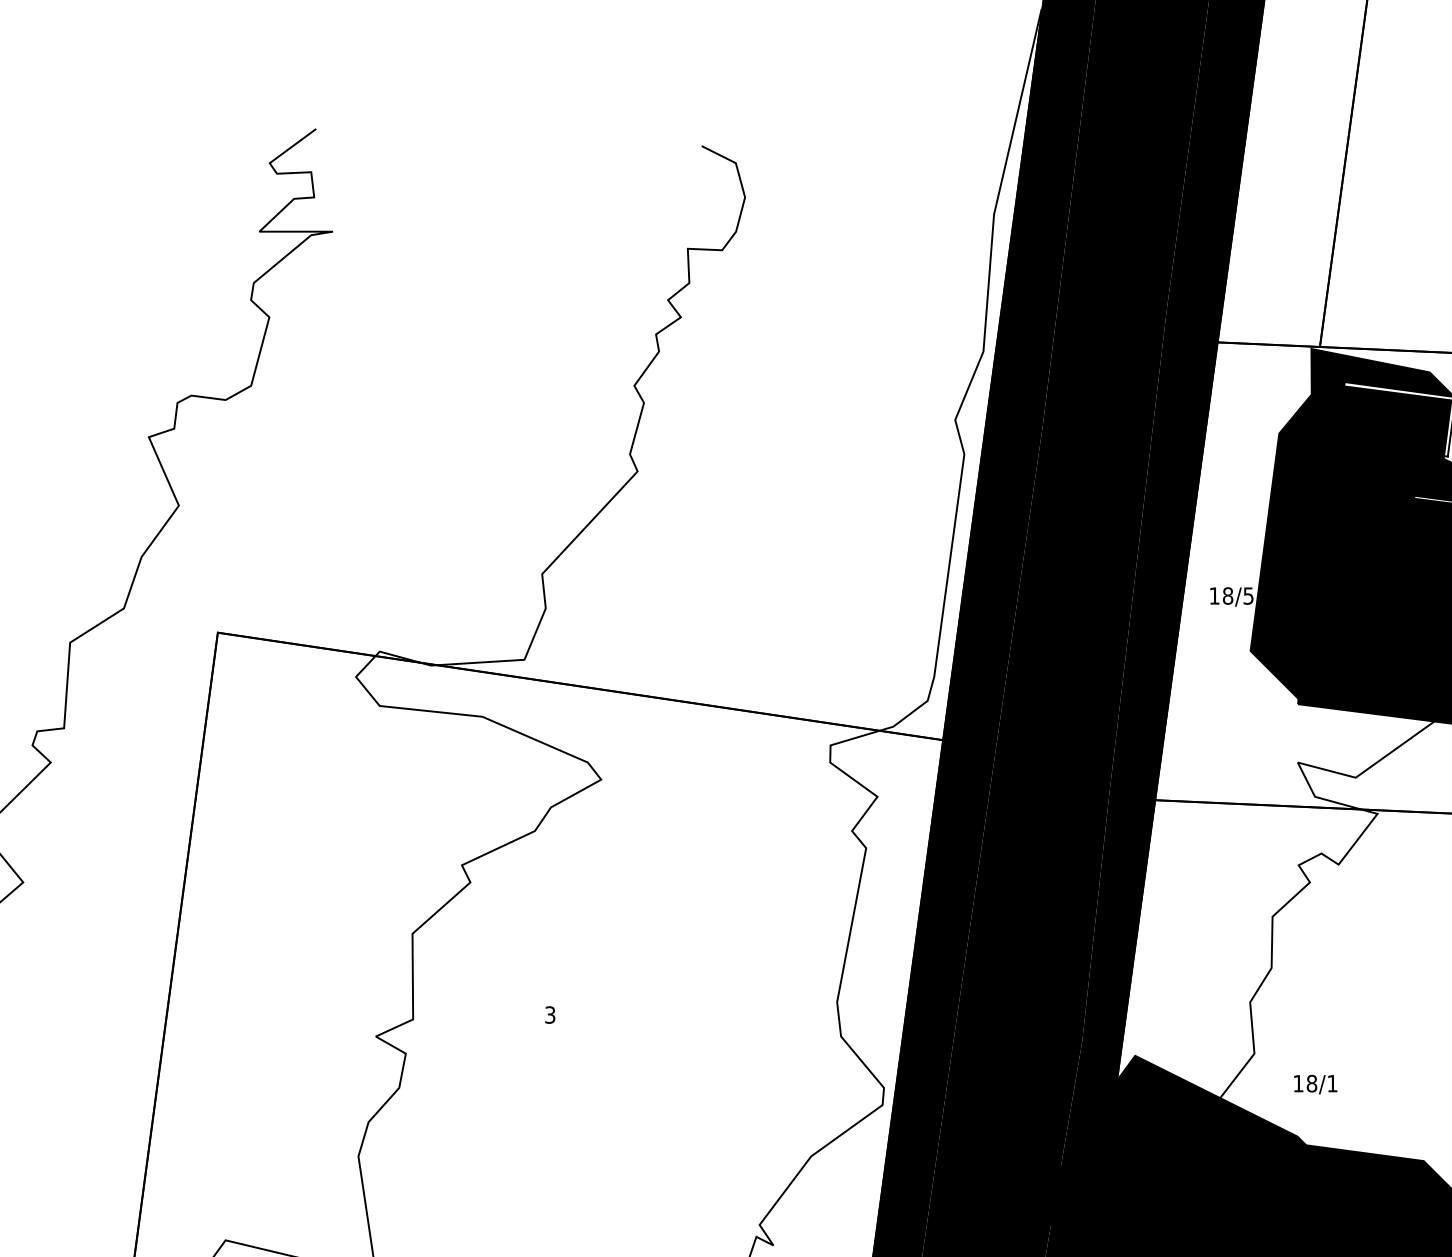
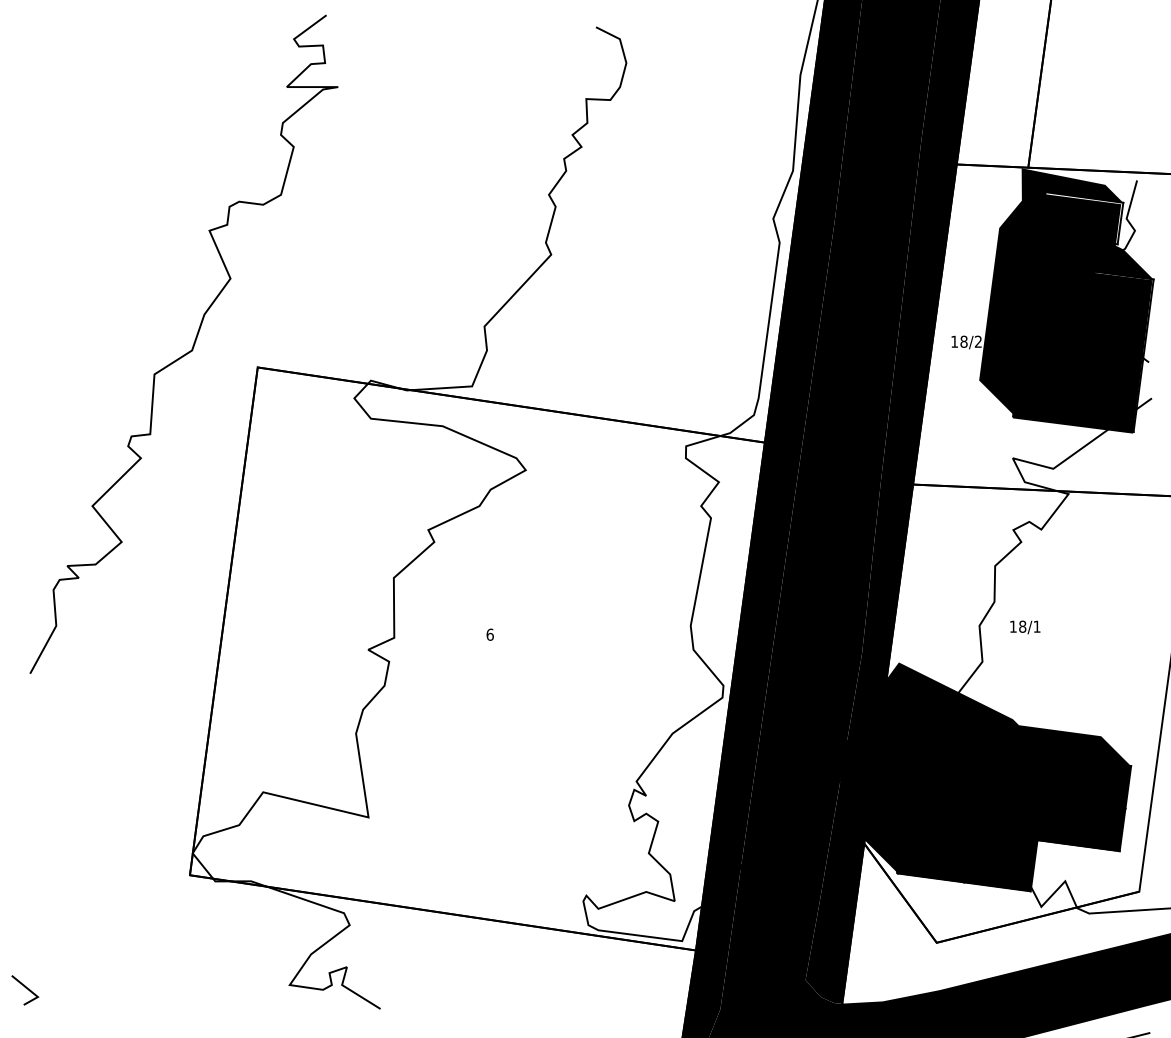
text: (1248, 595) -> (978, 341), 18/5 -> 18/2
text: (549, 1014) -> (489, 634), 3 -> 6
text: (1315, 1084) -> (1025, 627), moved

